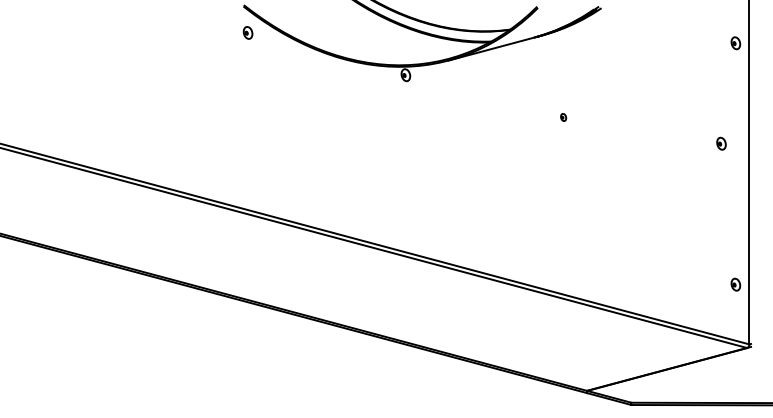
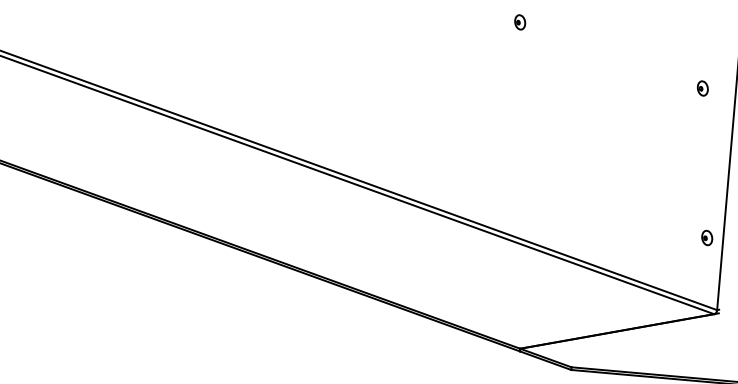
part: (563, 117) -> (519, 22), size x1.67
part: (721, 143) -> (702, 88), moved

